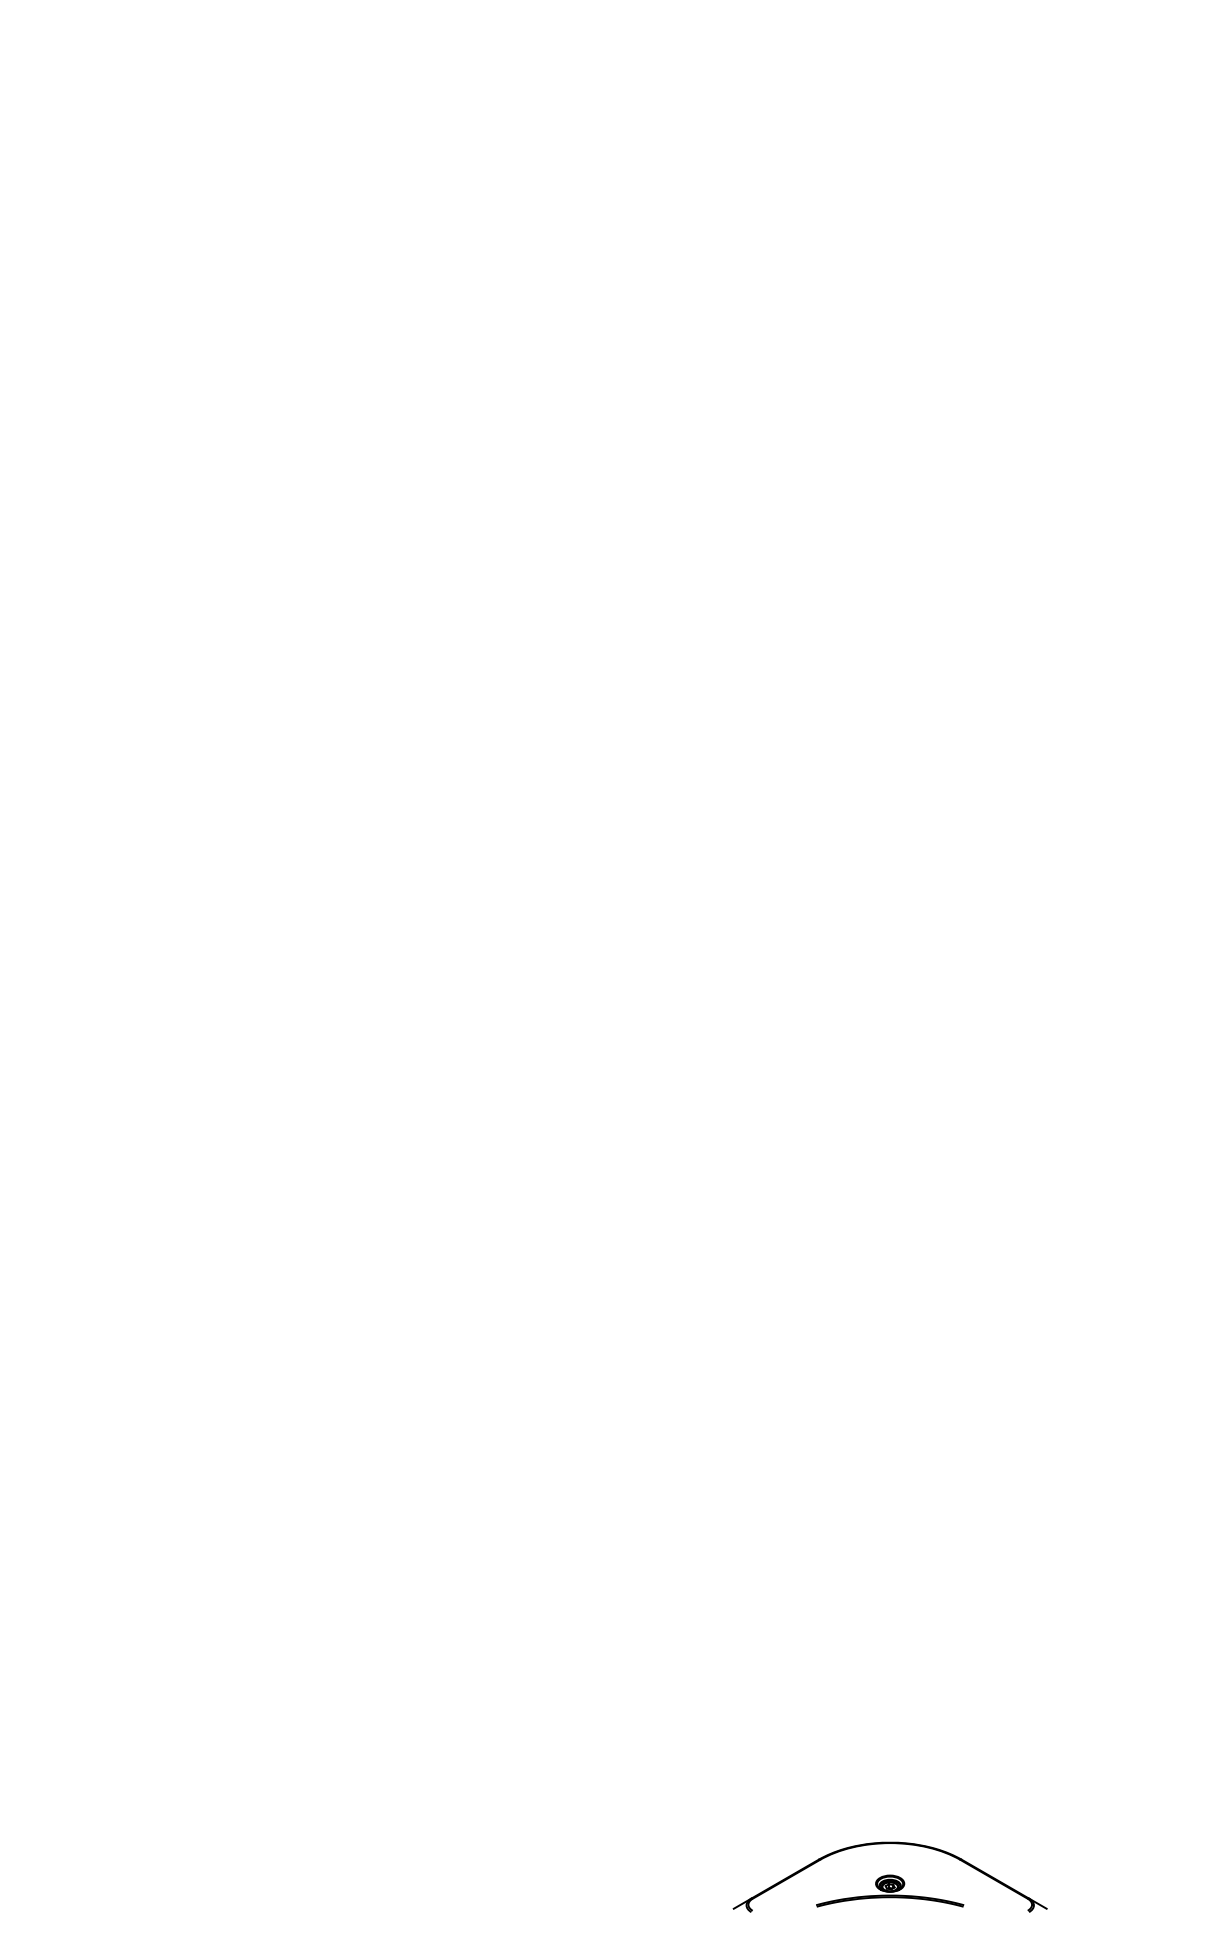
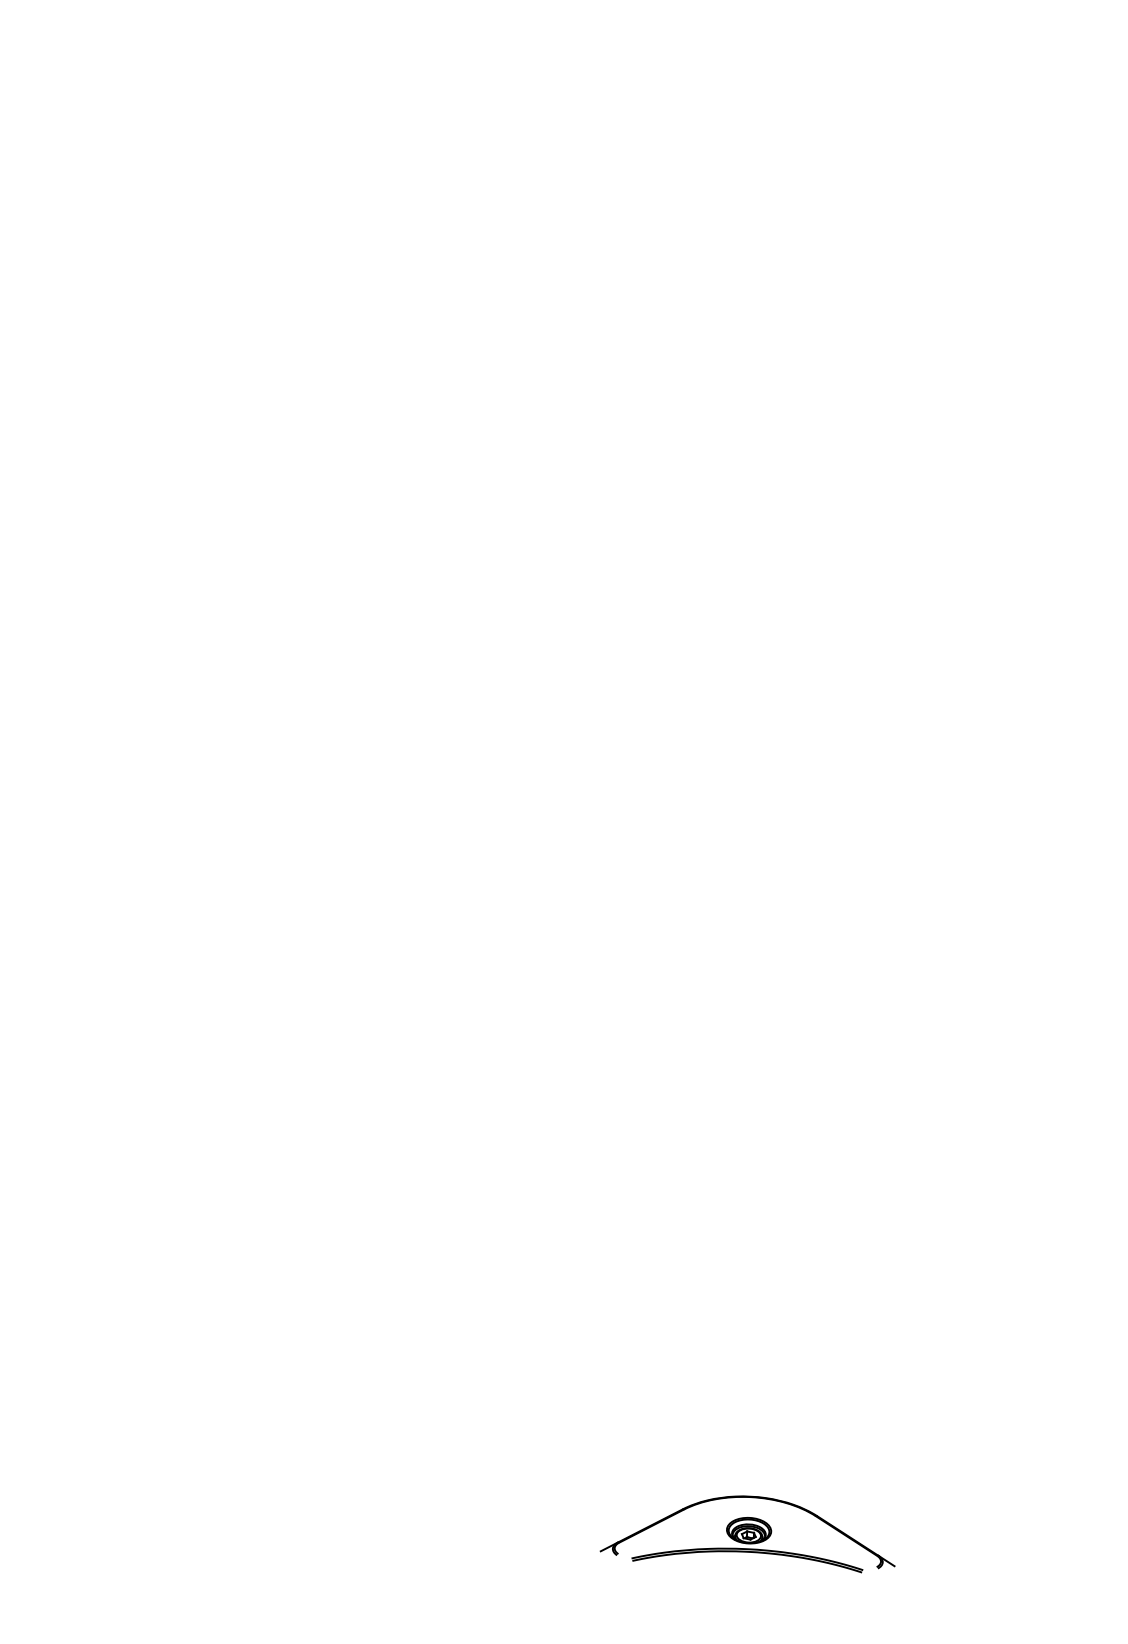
part: (889, 1890) -> (747, 1541), size x1.67

